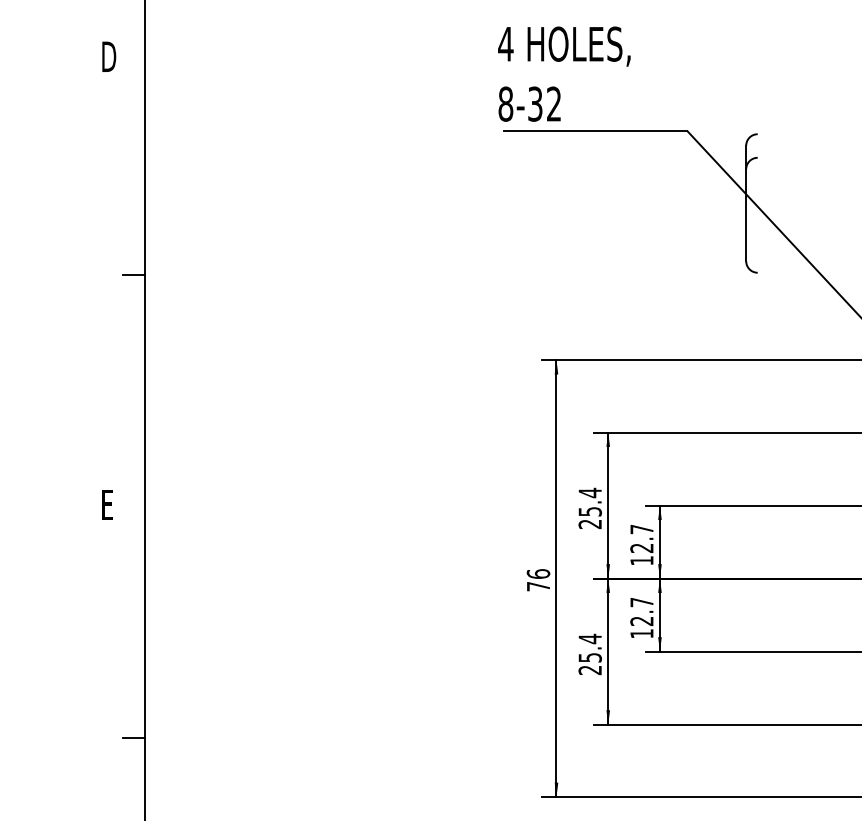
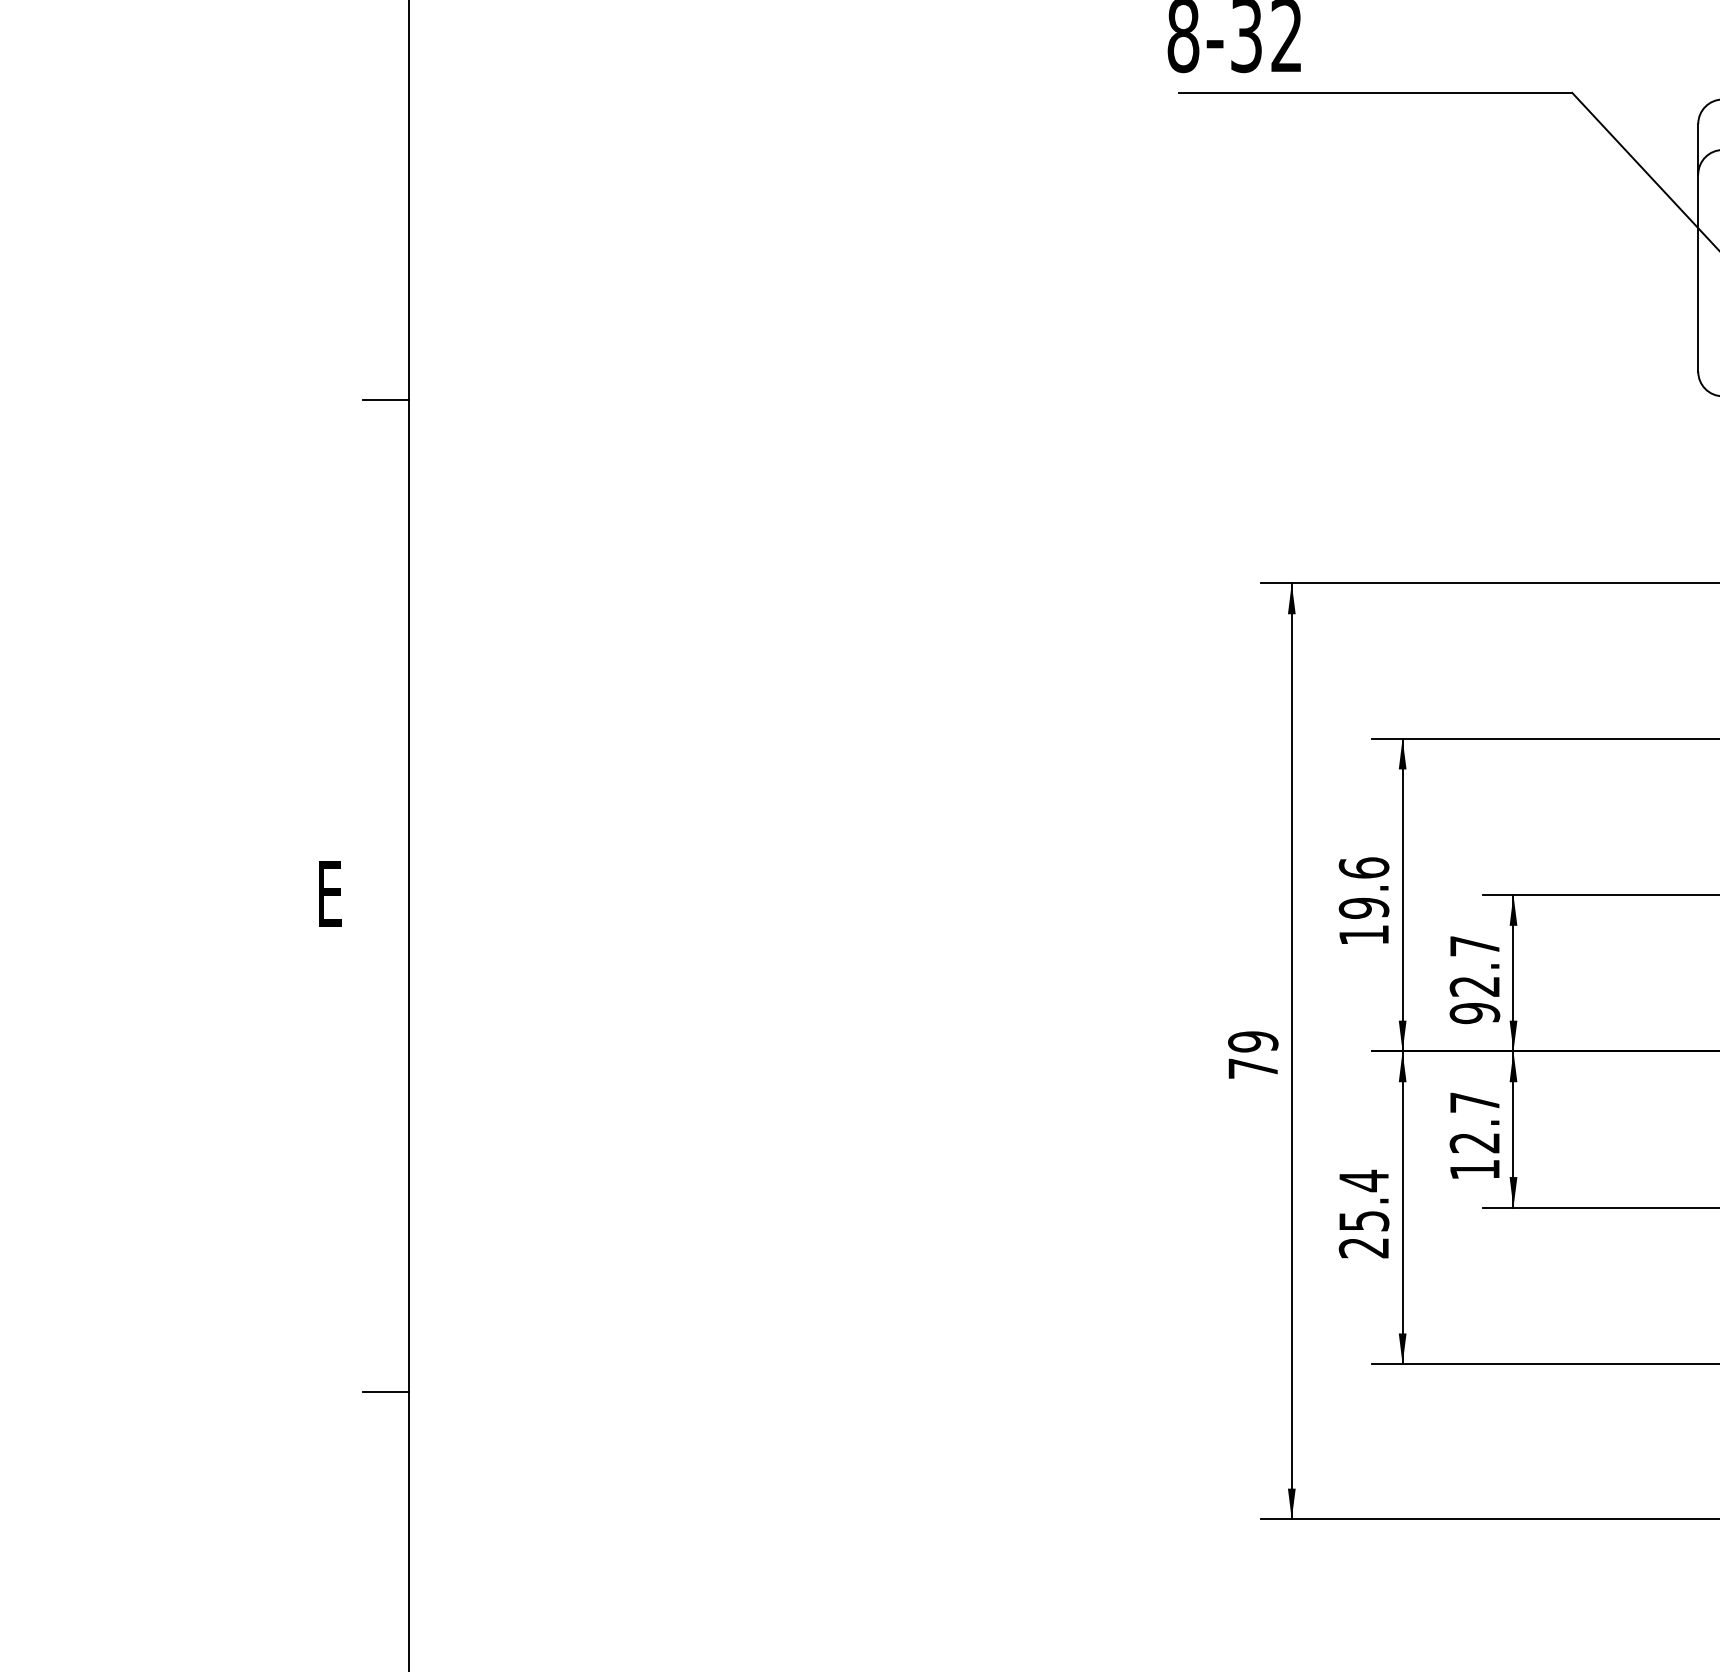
text: (589, 508) -> (1362, 901), 25.4 -> 19.6
text: (641, 560) -> (1473, 1012), 12.7 -> 92.7
text: (538, 574) -> (1253, 1042), 76 -> 79

